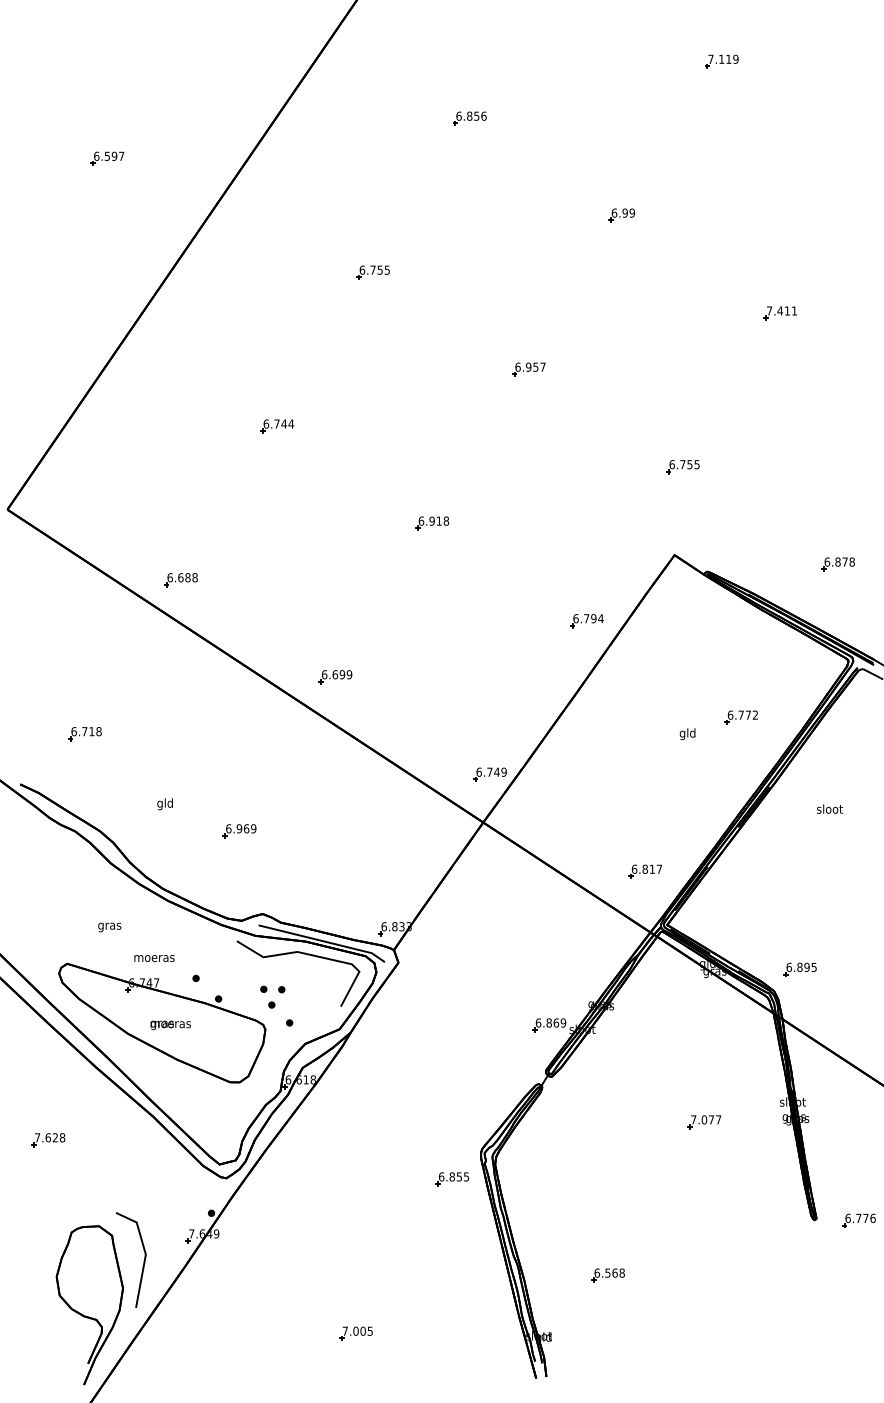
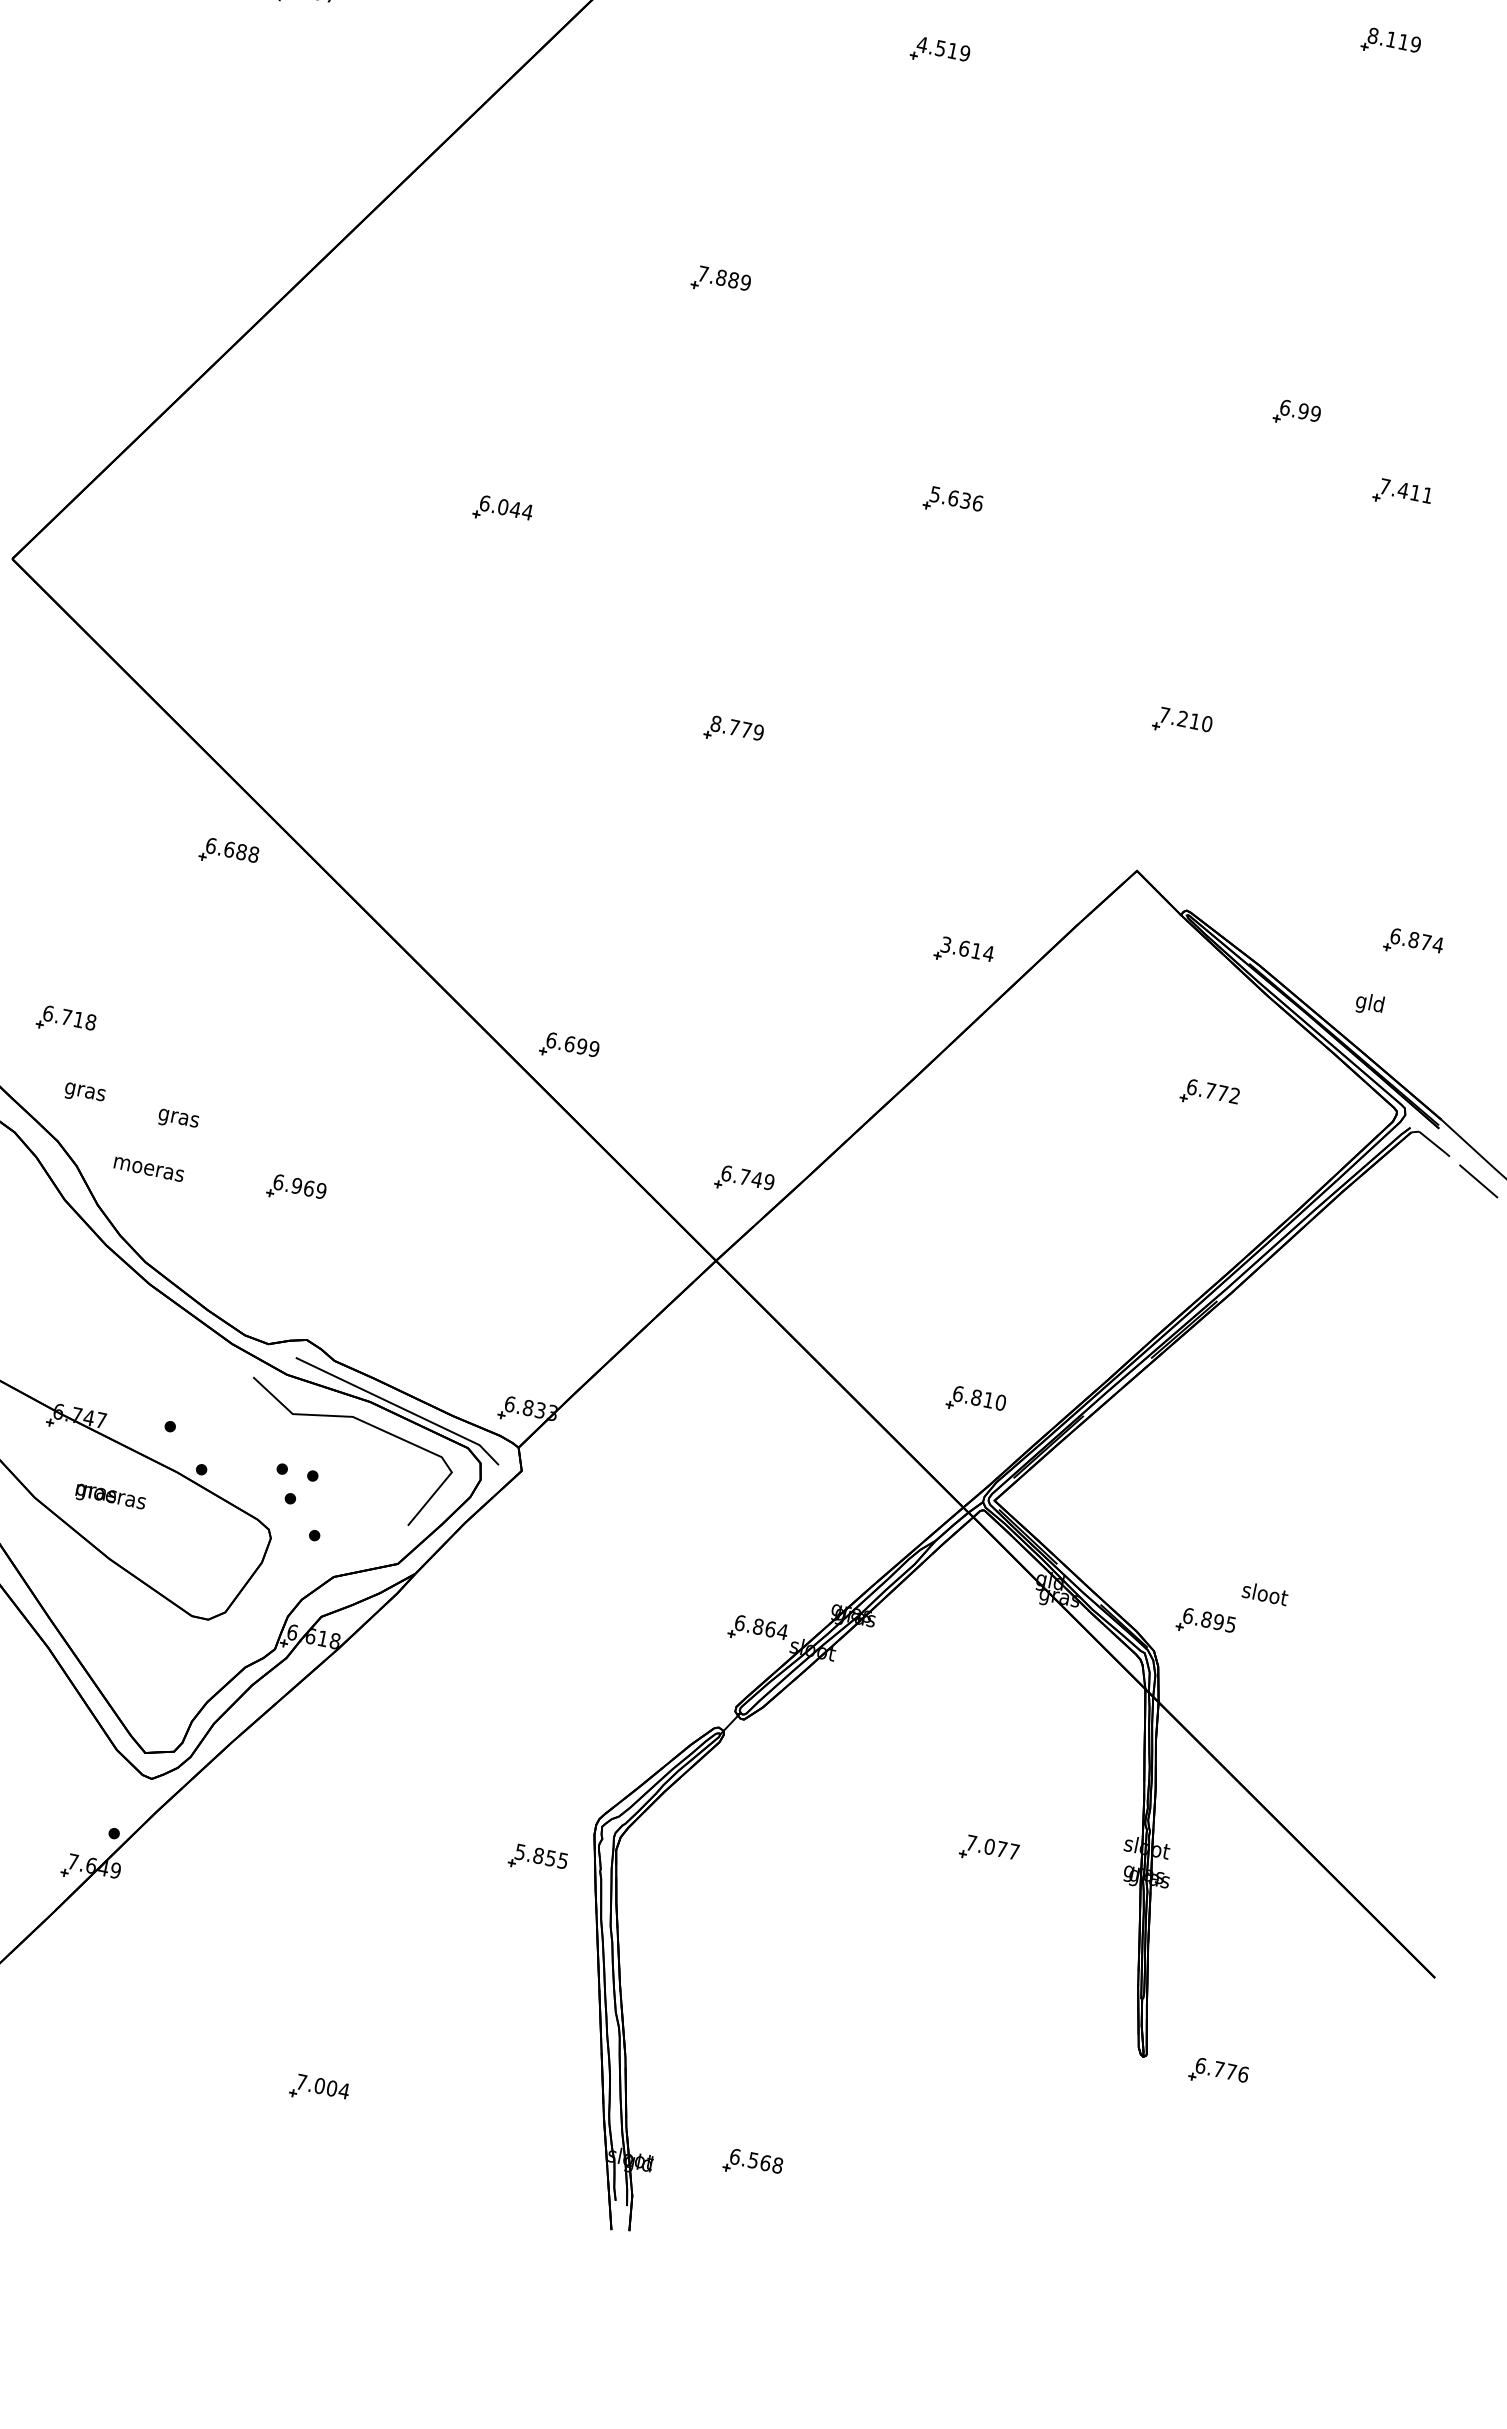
text: (710, 58) -> (1372, 34), 7.119 -> 8.119
text: (471, 115) -> (944, 47), 6.856 -> 4.519
part: (621, 215) -> (1296, 414), moved
text: (374, 269) -> (724, 277), 6.755 -> 7.889
text: (530, 366) -> (956, 497), 6.957 -> 5.636
text: (276, 423) -> (502, 506), 6.744 -> 6.044
text: (684, 464) -> (1185, 719), 6.755 -> 7.210
text: (433, 520) -> (736, 726), 6.918 -> 8.779
text: (852, 561) -> (1438, 944), 6.878 -> 6.874
part: (180, 580) -> (227, 854), moved
text: (584, 618) -> (960, 947), 6.794 -> 3.614
part: (335, 677) -> (569, 1048), moved
part: (740, 717) -> (1208, 1094), moved
part: (84, 734) -> (65, 1022), moved
text: (687, 734) -> (1369, 1004), moved
text: (164, 804) -> (177, 1118), gld -> gras
text: (829, 808) -> (1264, 1592), moved
text: (659, 868) -> (1001, 1401), 6.817 -> 6.810
text: (109, 927) -> (84, 1093), moved
text: (154, 958) -> (148, 1169), moved
text: (563, 1022) -> (782, 1630), 6.869 -> 6.864
text: (441, 1176) -> (520, 1851), 6.855 -> 5.855
part: (607, 1275) -> (751, 2164), moved
text: (370, 1330) -> (344, 2089), 7.005 -> 7.004

